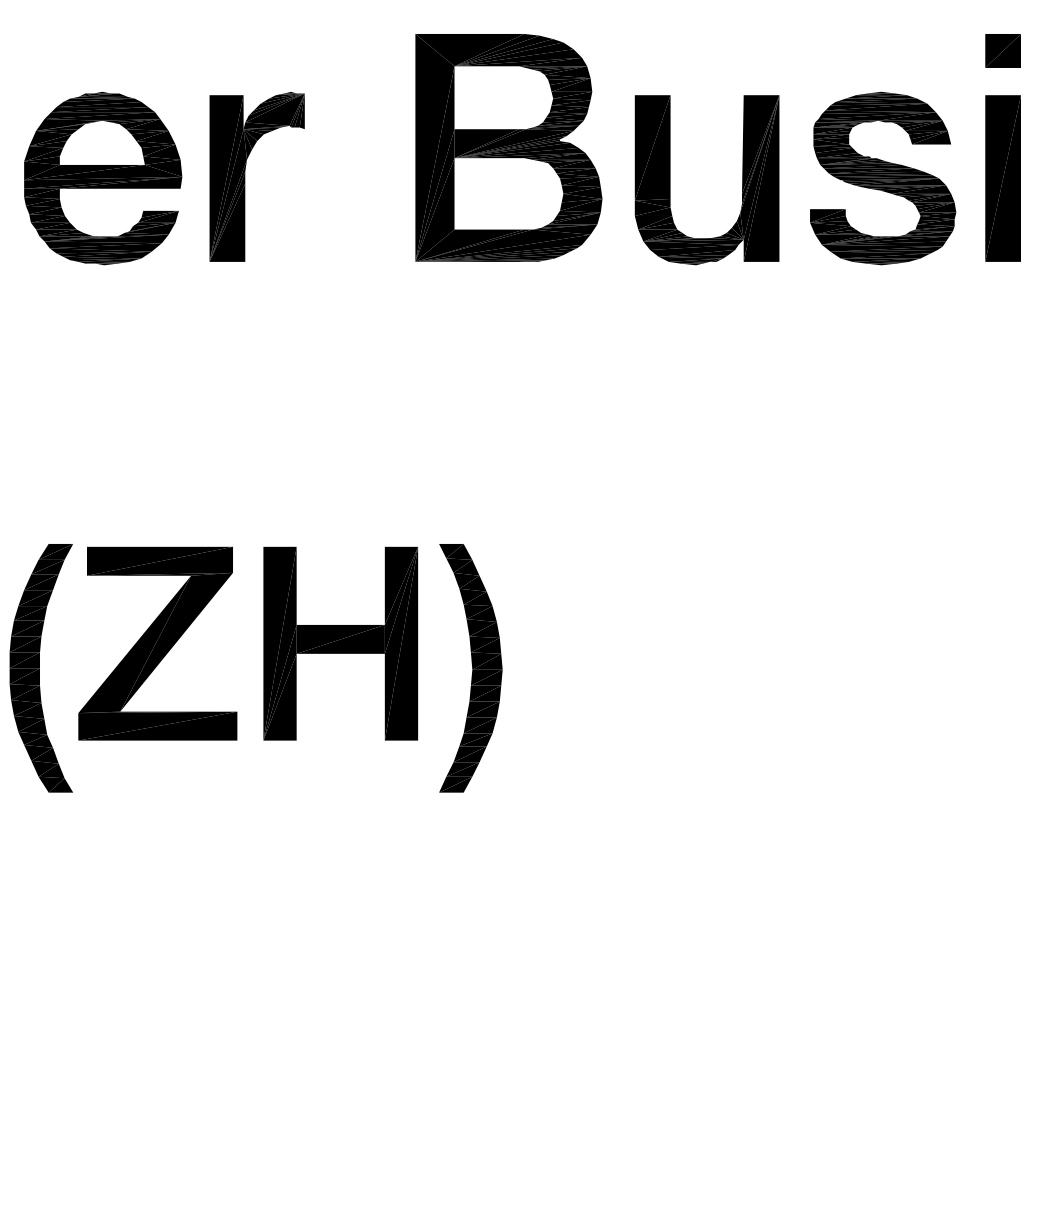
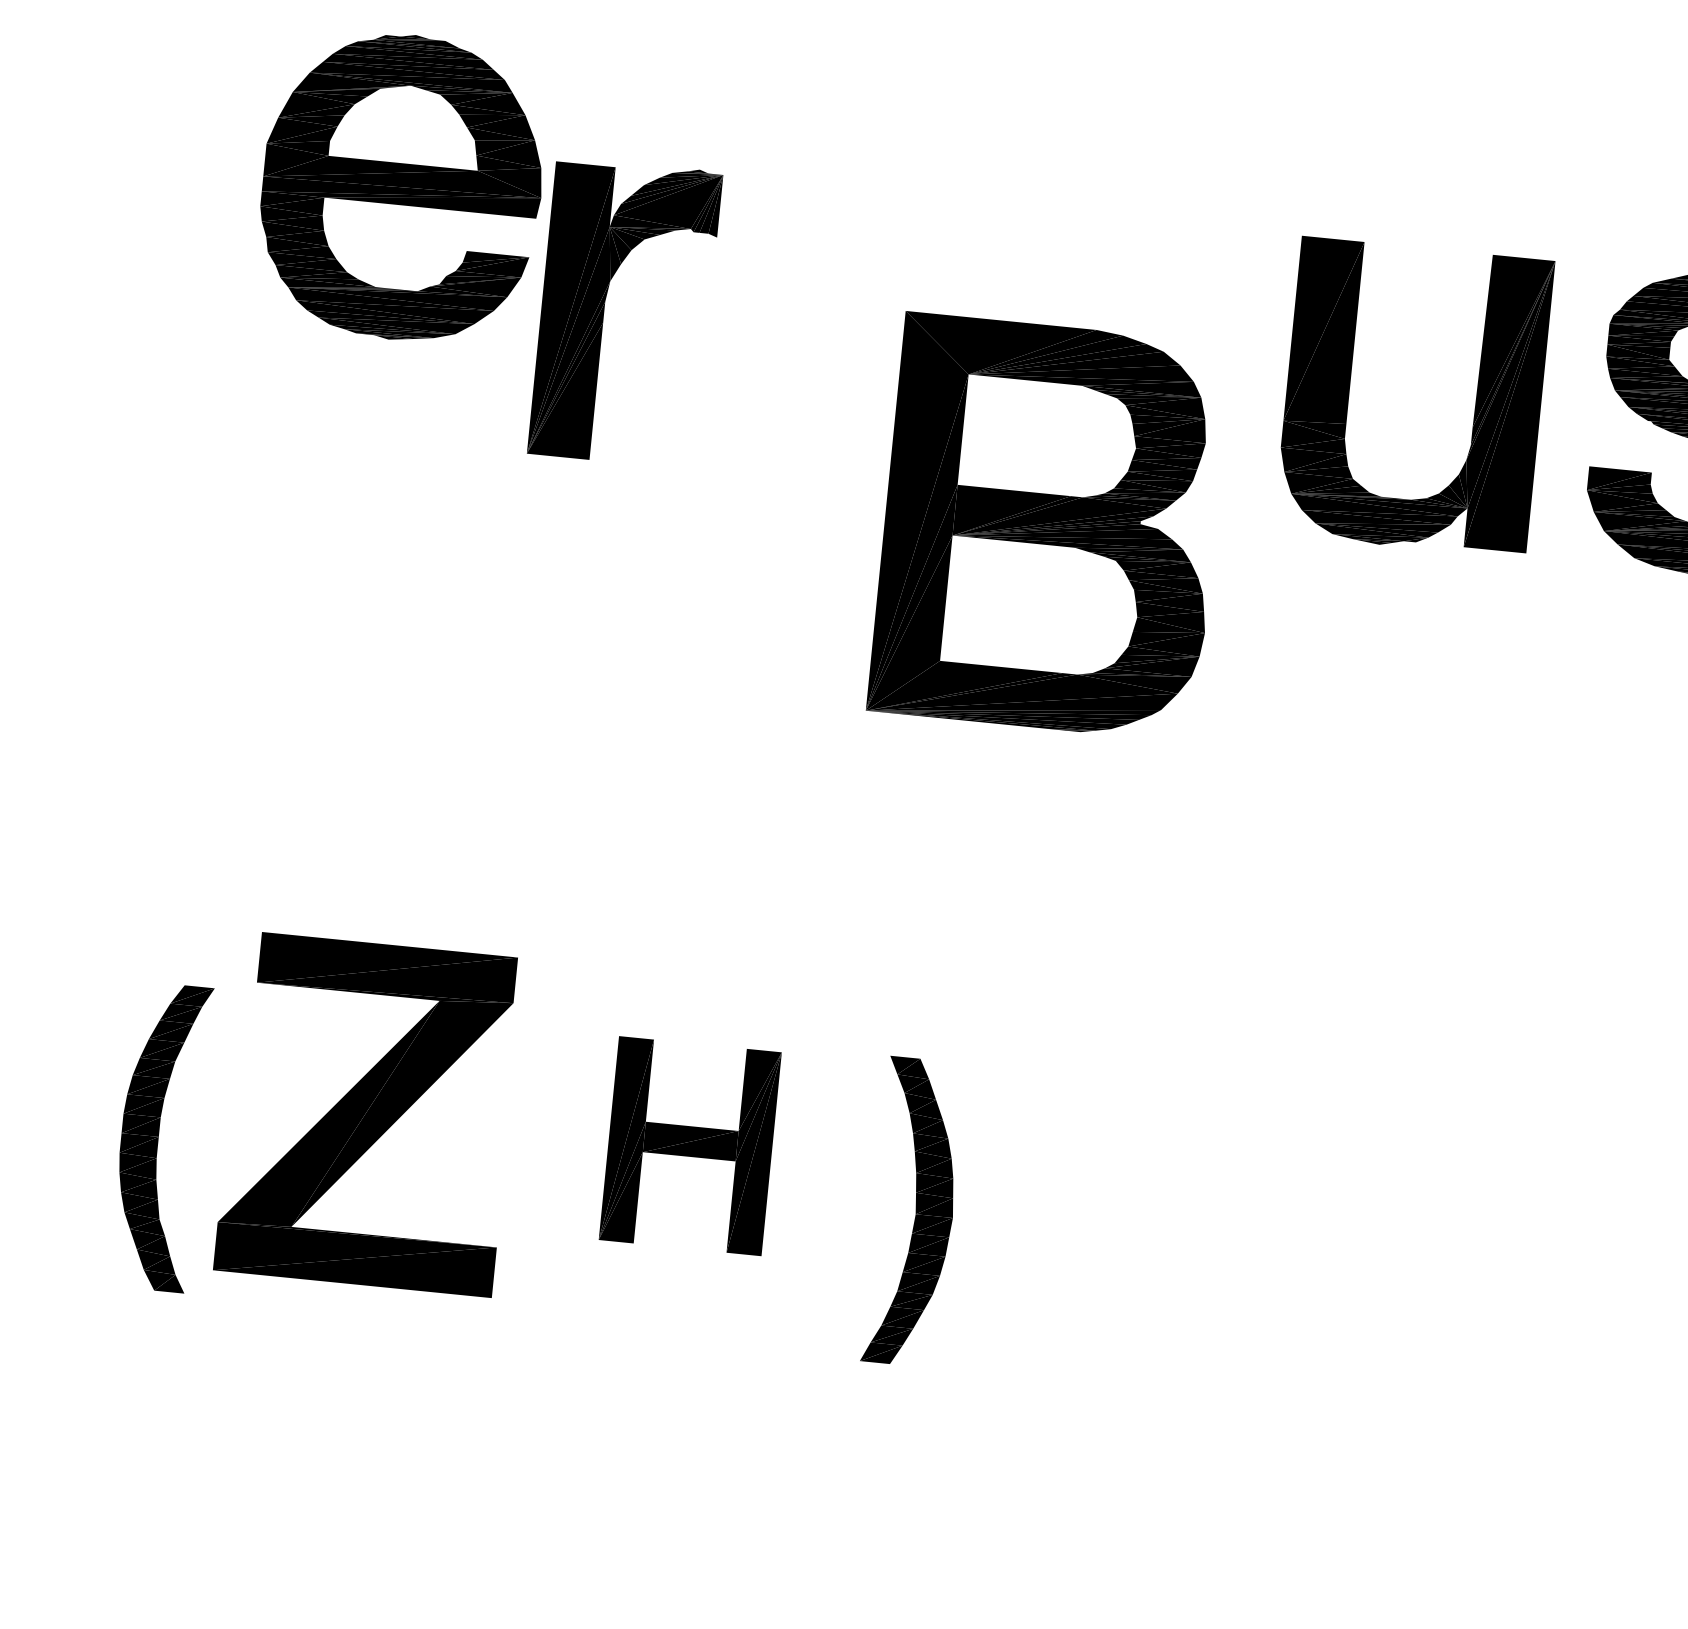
part: (508, 147) -> (1049, 526), moved
part: (103, 178) -> (402, 187), moved
part: (340, 643) -> (689, 1145), size x0.6
part: (40, 668) -> (159, 1137), size x0.7
part: (470, 668) -> (913, 1212), size x0.7

